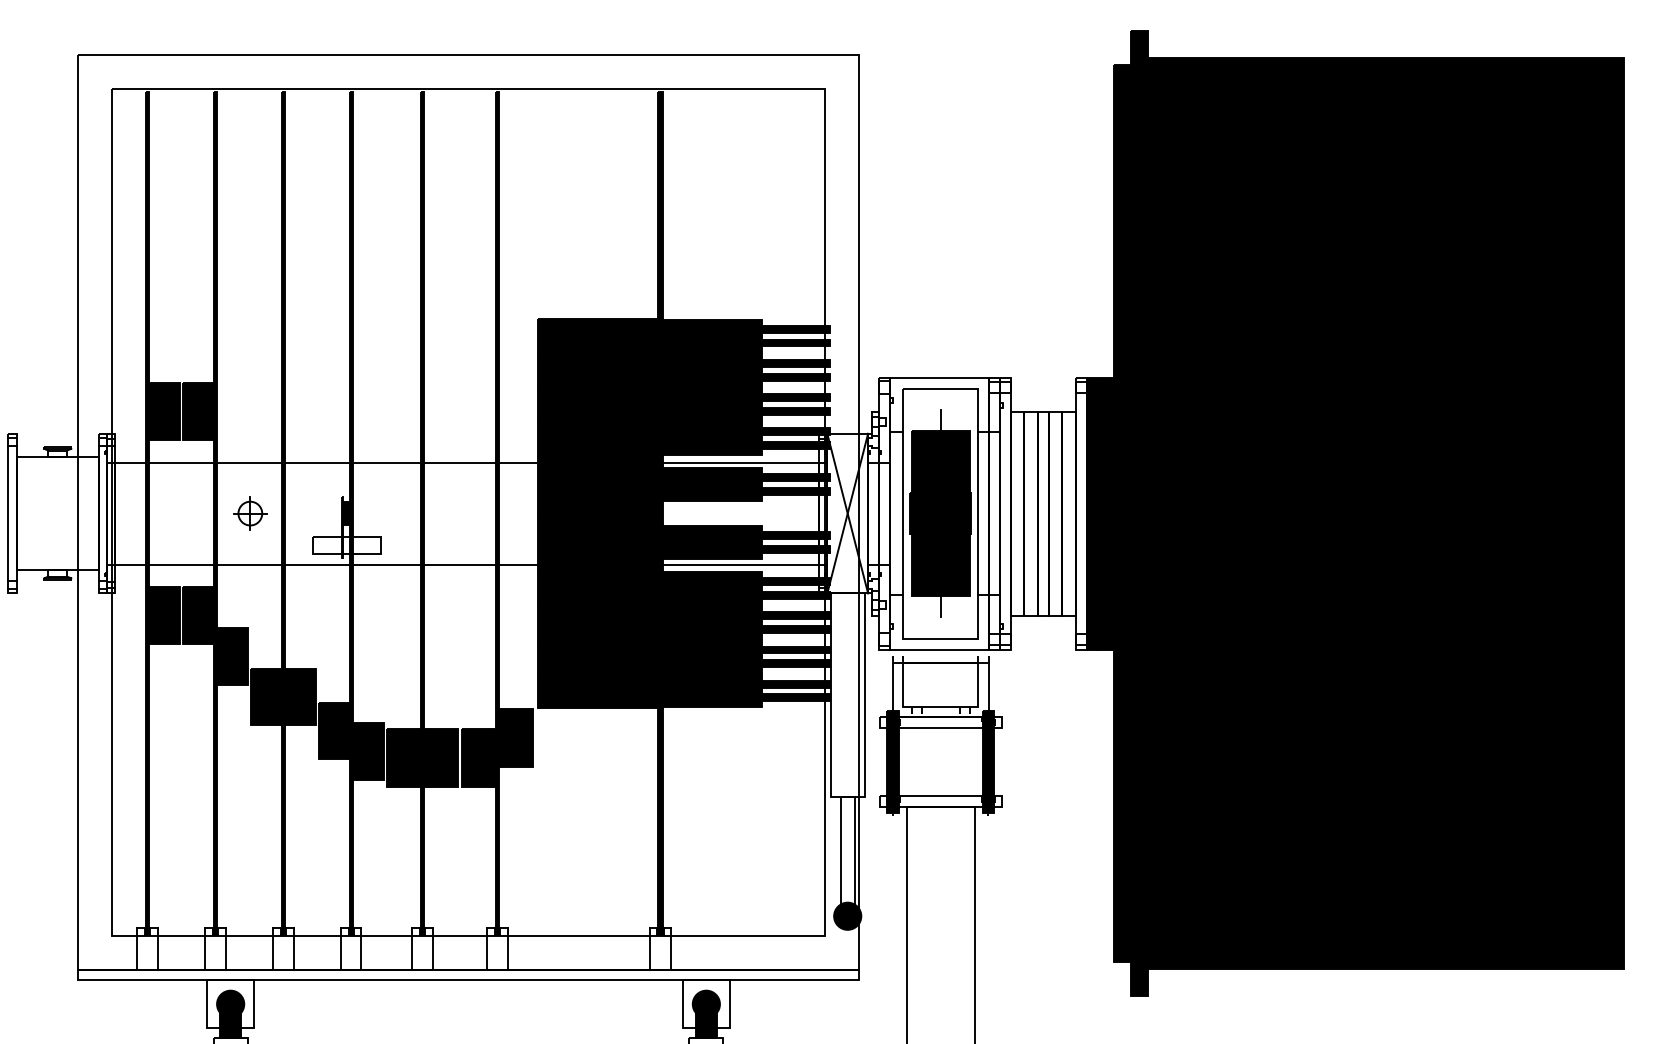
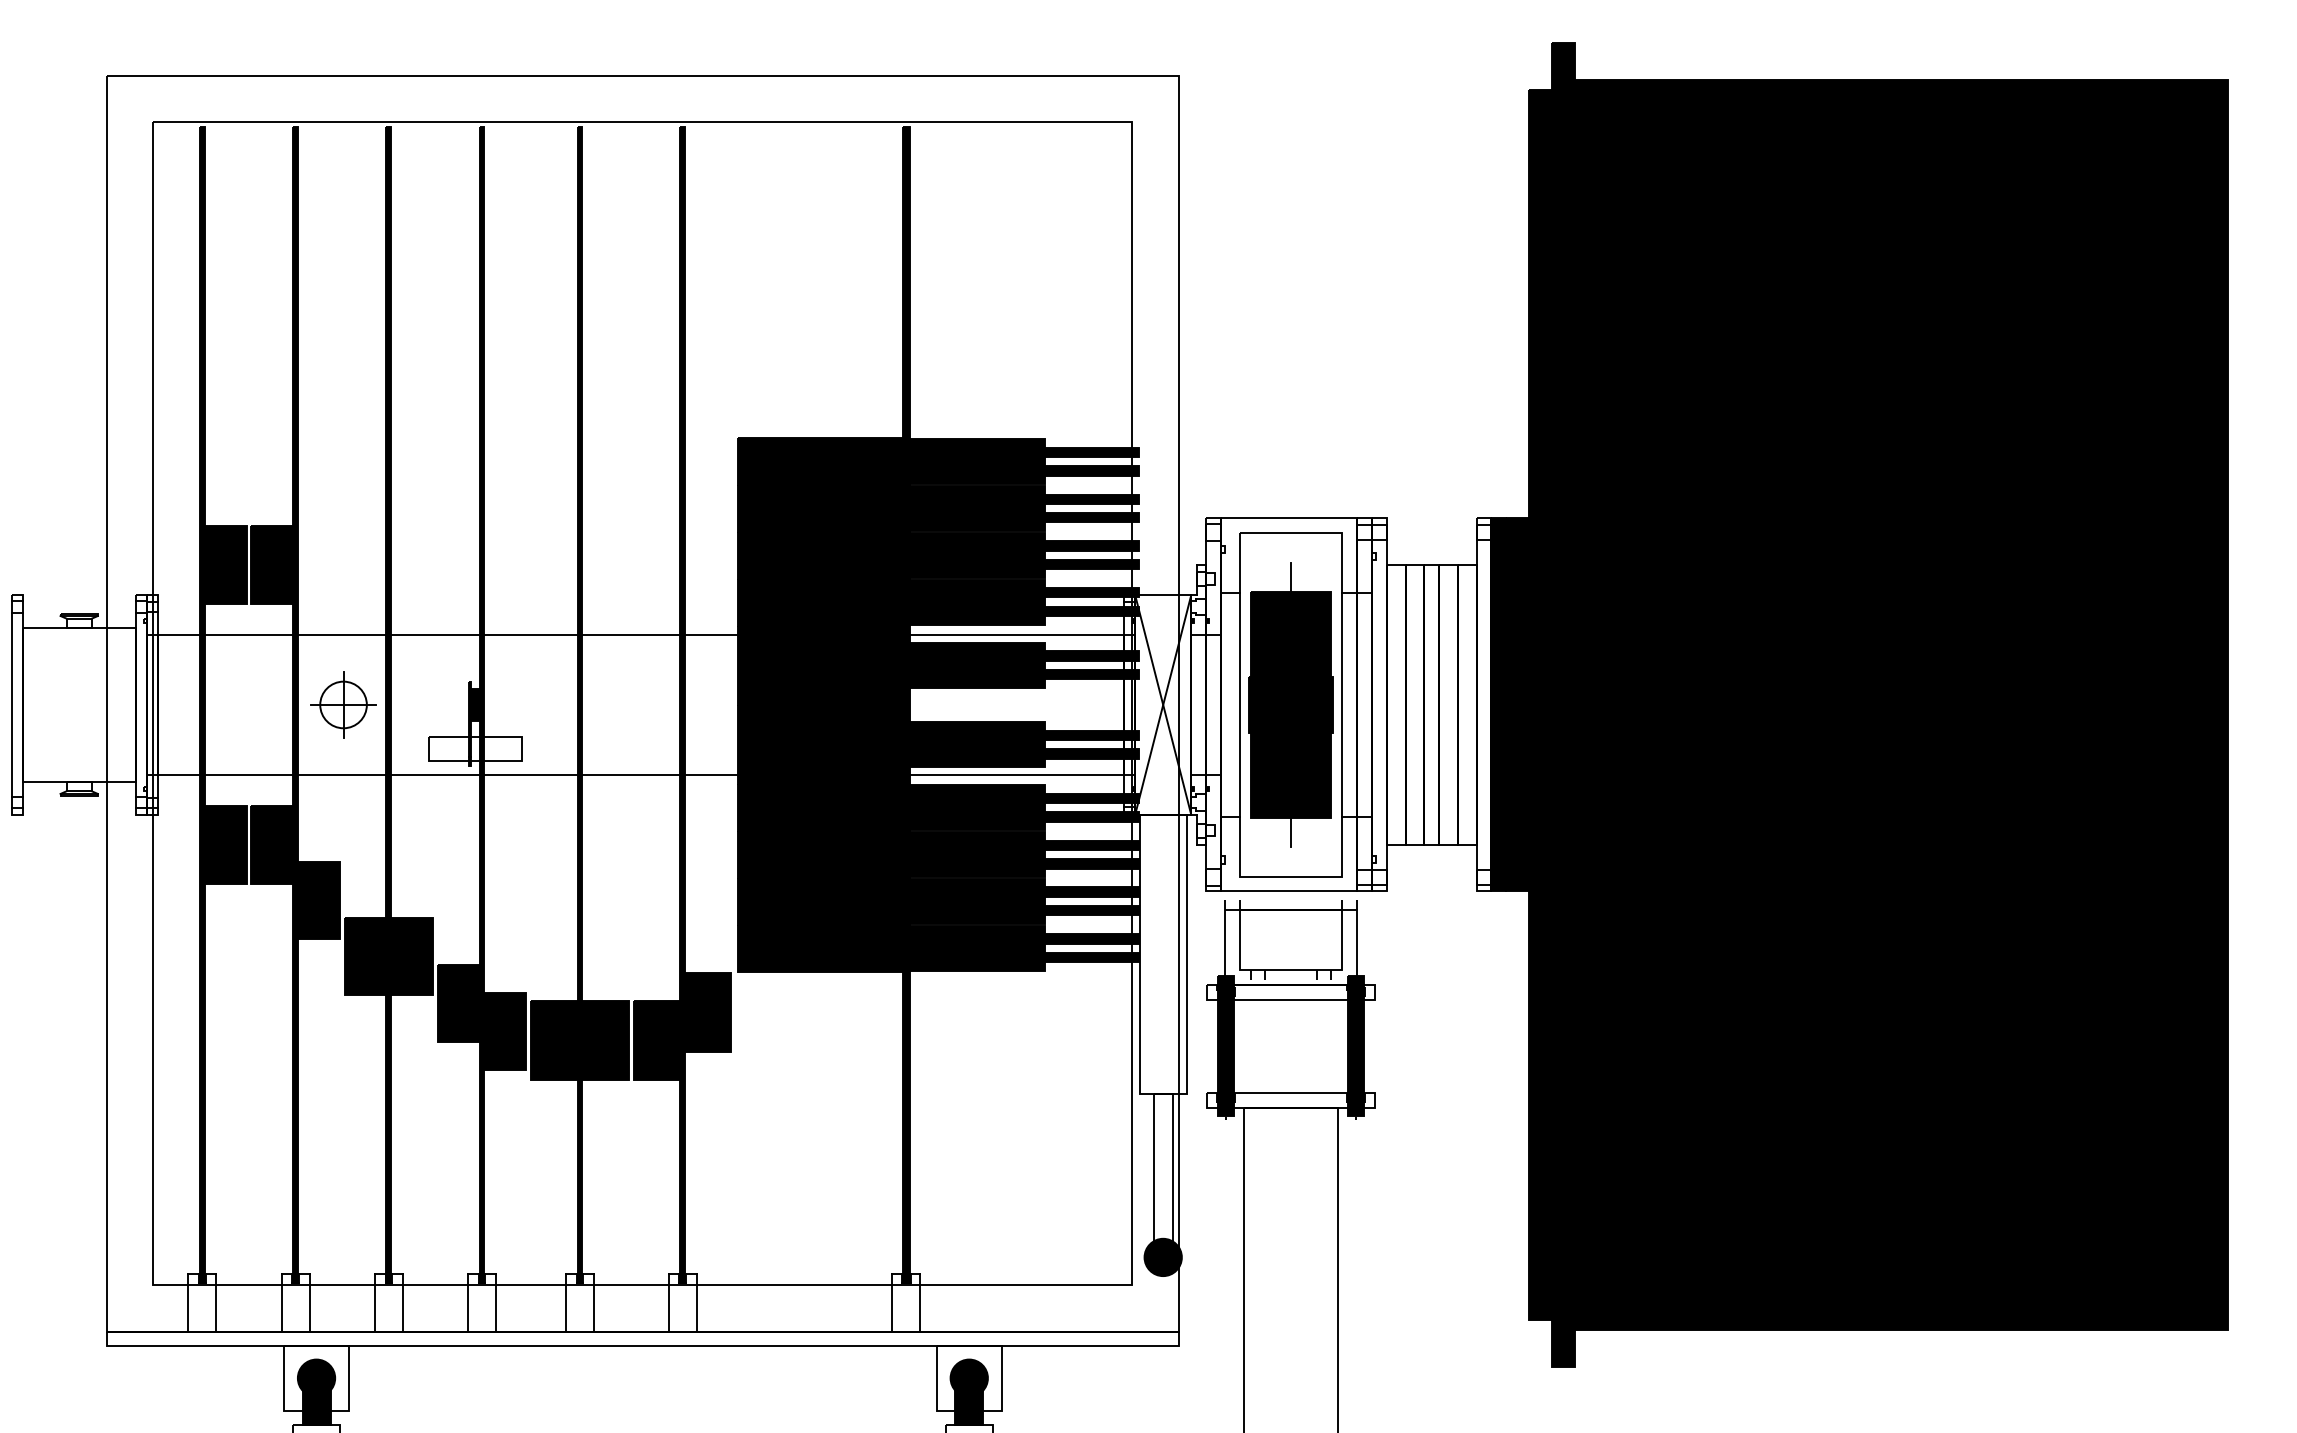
part: (250, 513) -> (343, 704), size x1.43

